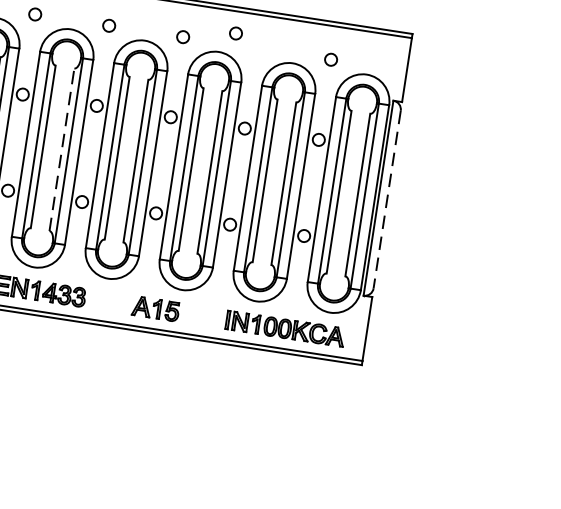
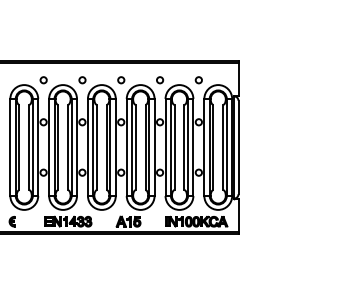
circle: (236, 34) -> (160, 80), moved
line: (61, 149) -> (67, 147), dashed -> solid
line: (387, 199) -> (238, 147), dashed -> solid

